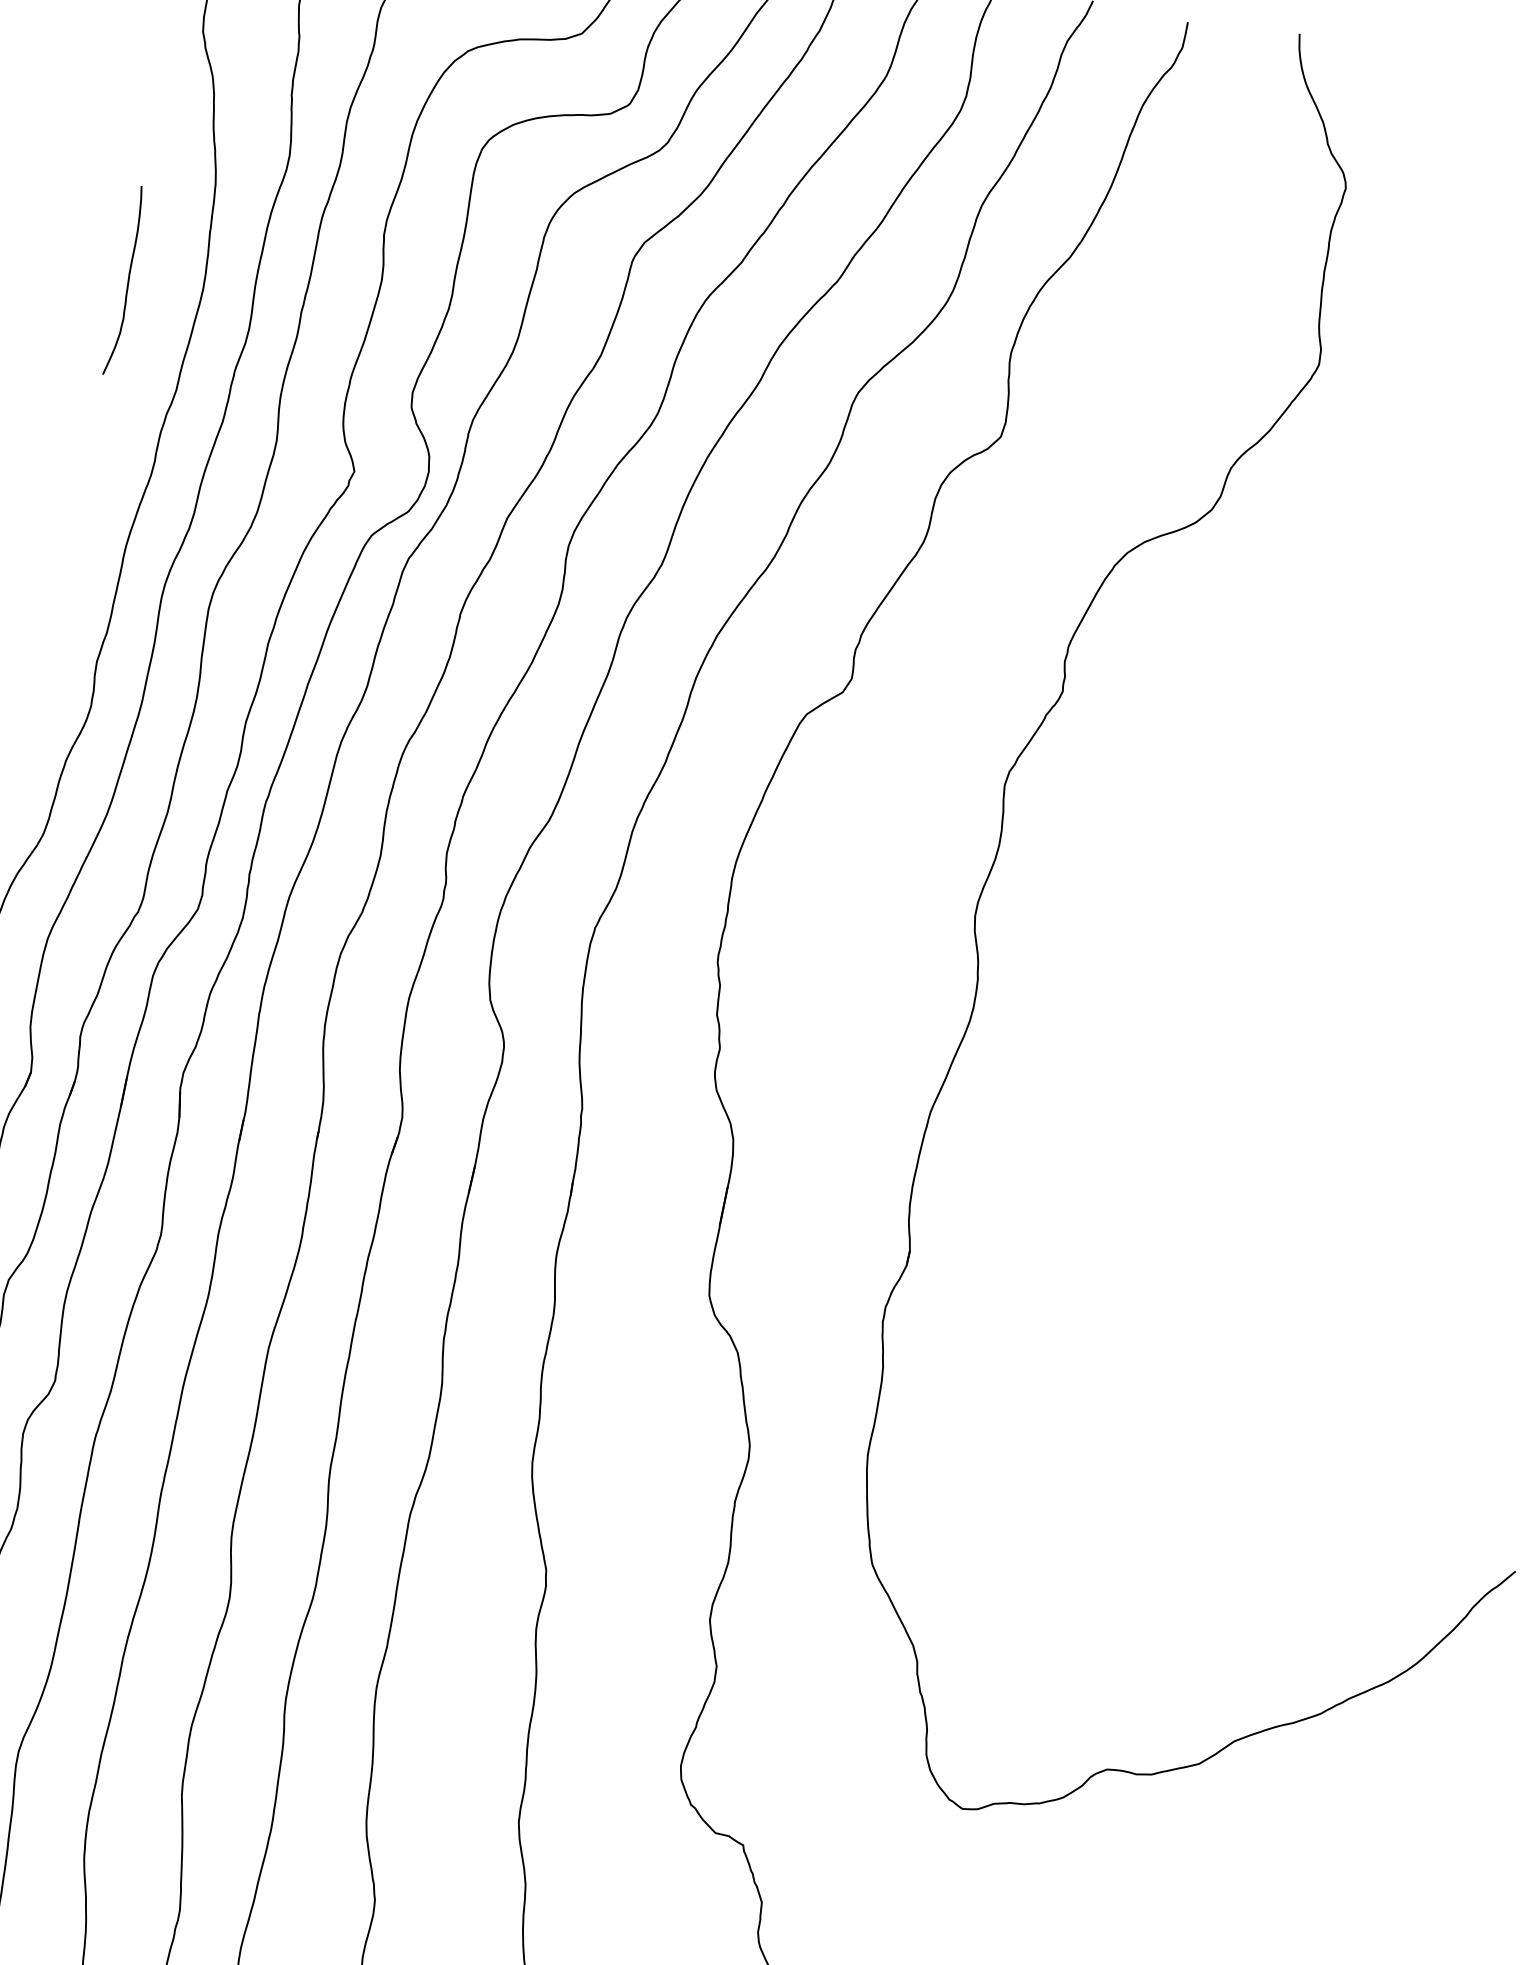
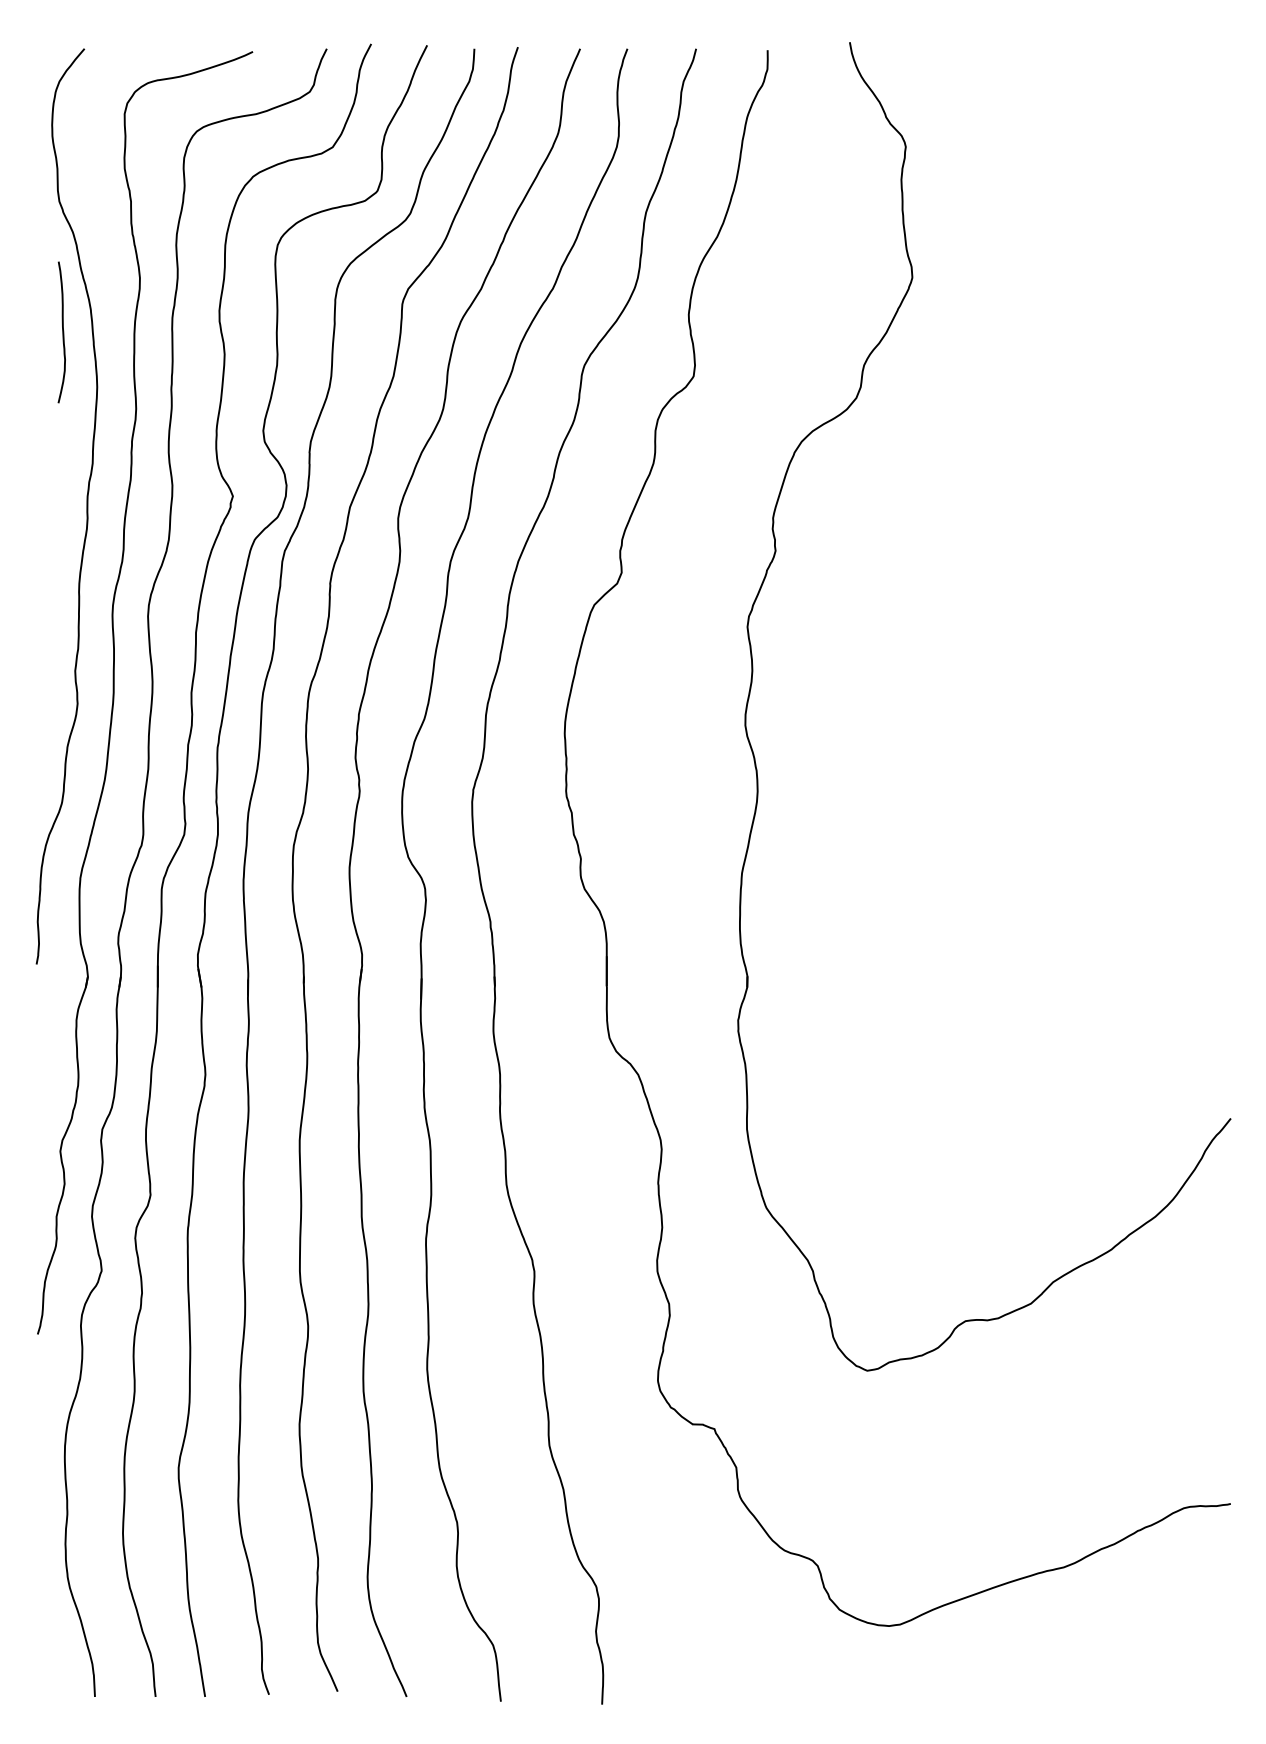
curve: (127, 281) -> (62, 332), moved

